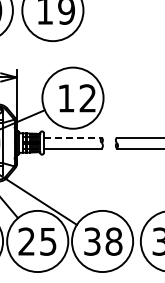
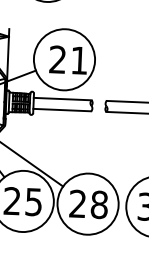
text: (76, 98) -> (68, 60), 12 -> 21
line: (72, 137) -> (62, 99), dashed -> solid
text: (92, 241) -> (78, 203), 38 -> 28

